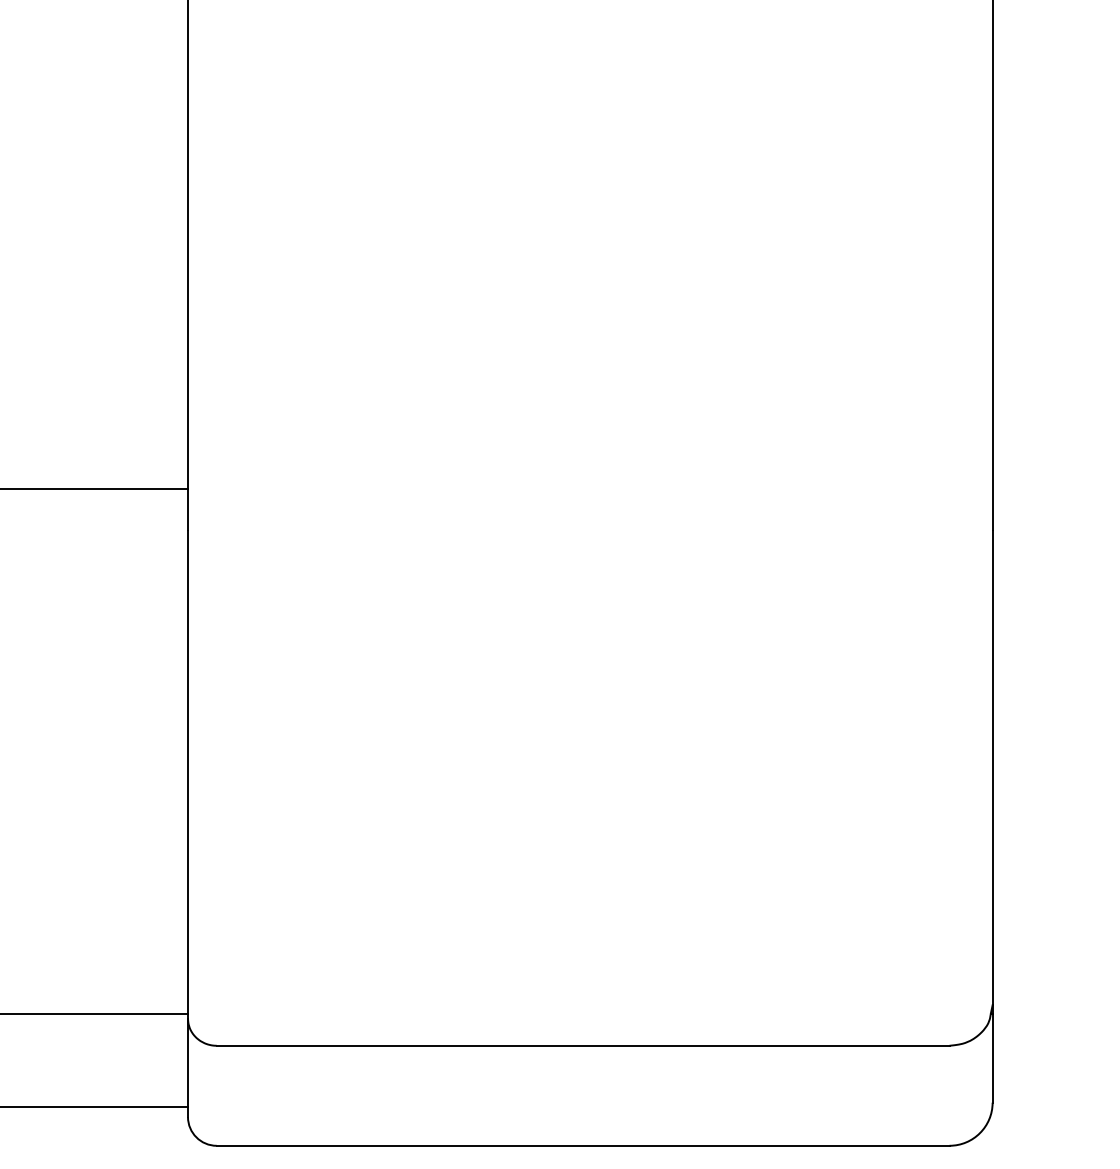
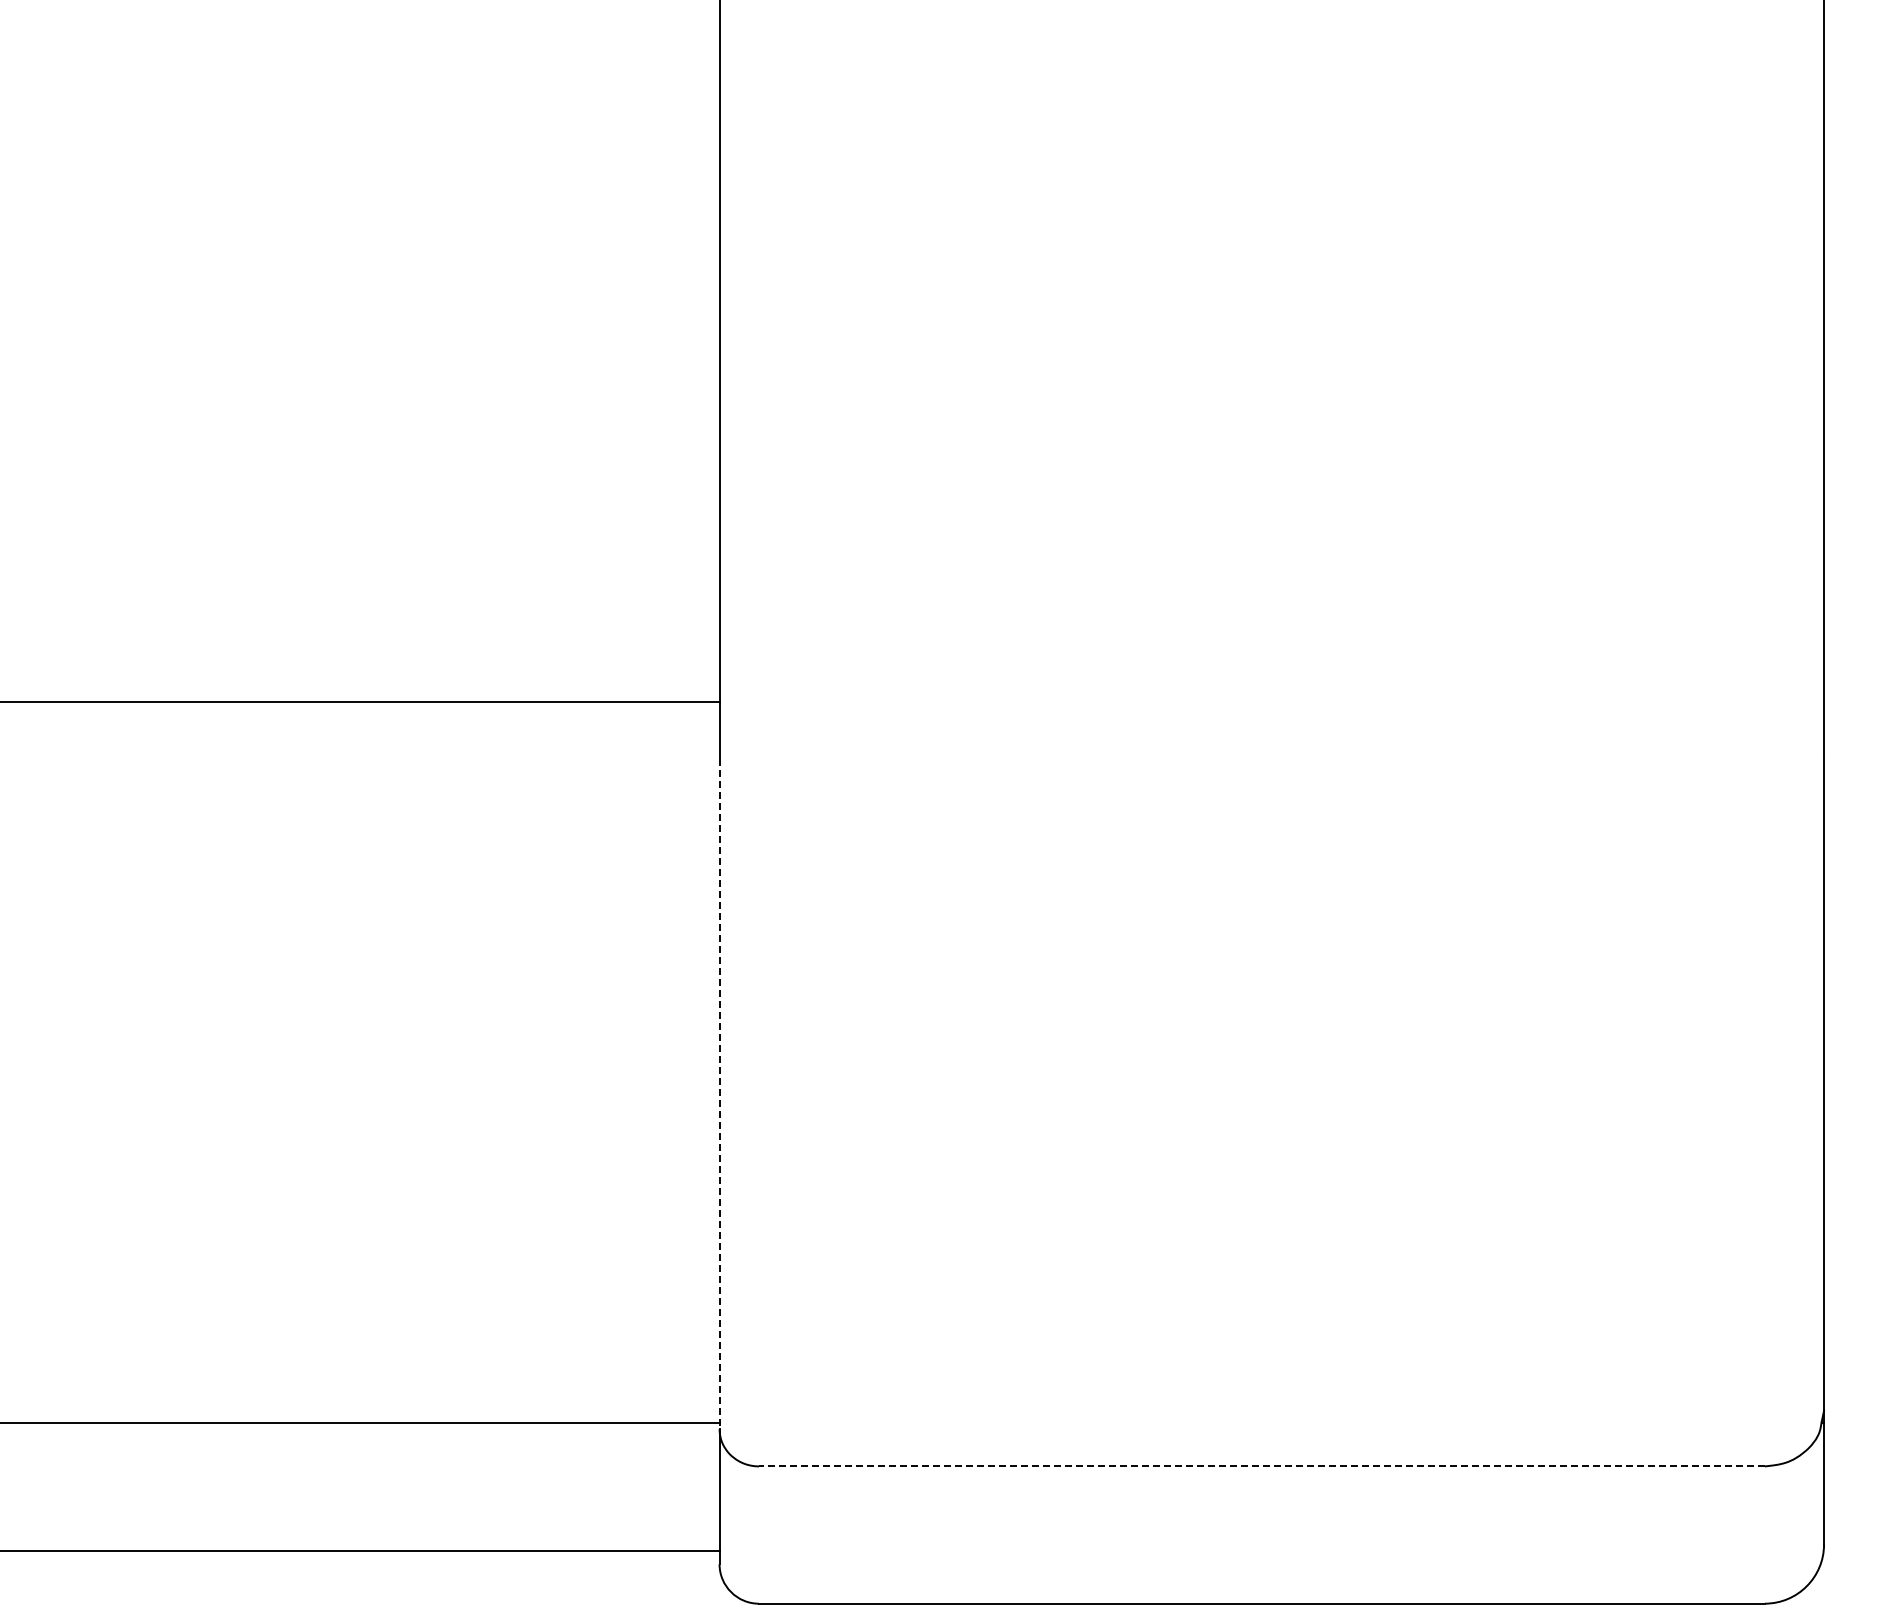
line: (187, 774) -> (719, 1094), solid -> dashed
line: (582, 1045) -> (1261, 1466), solid -> dashed

